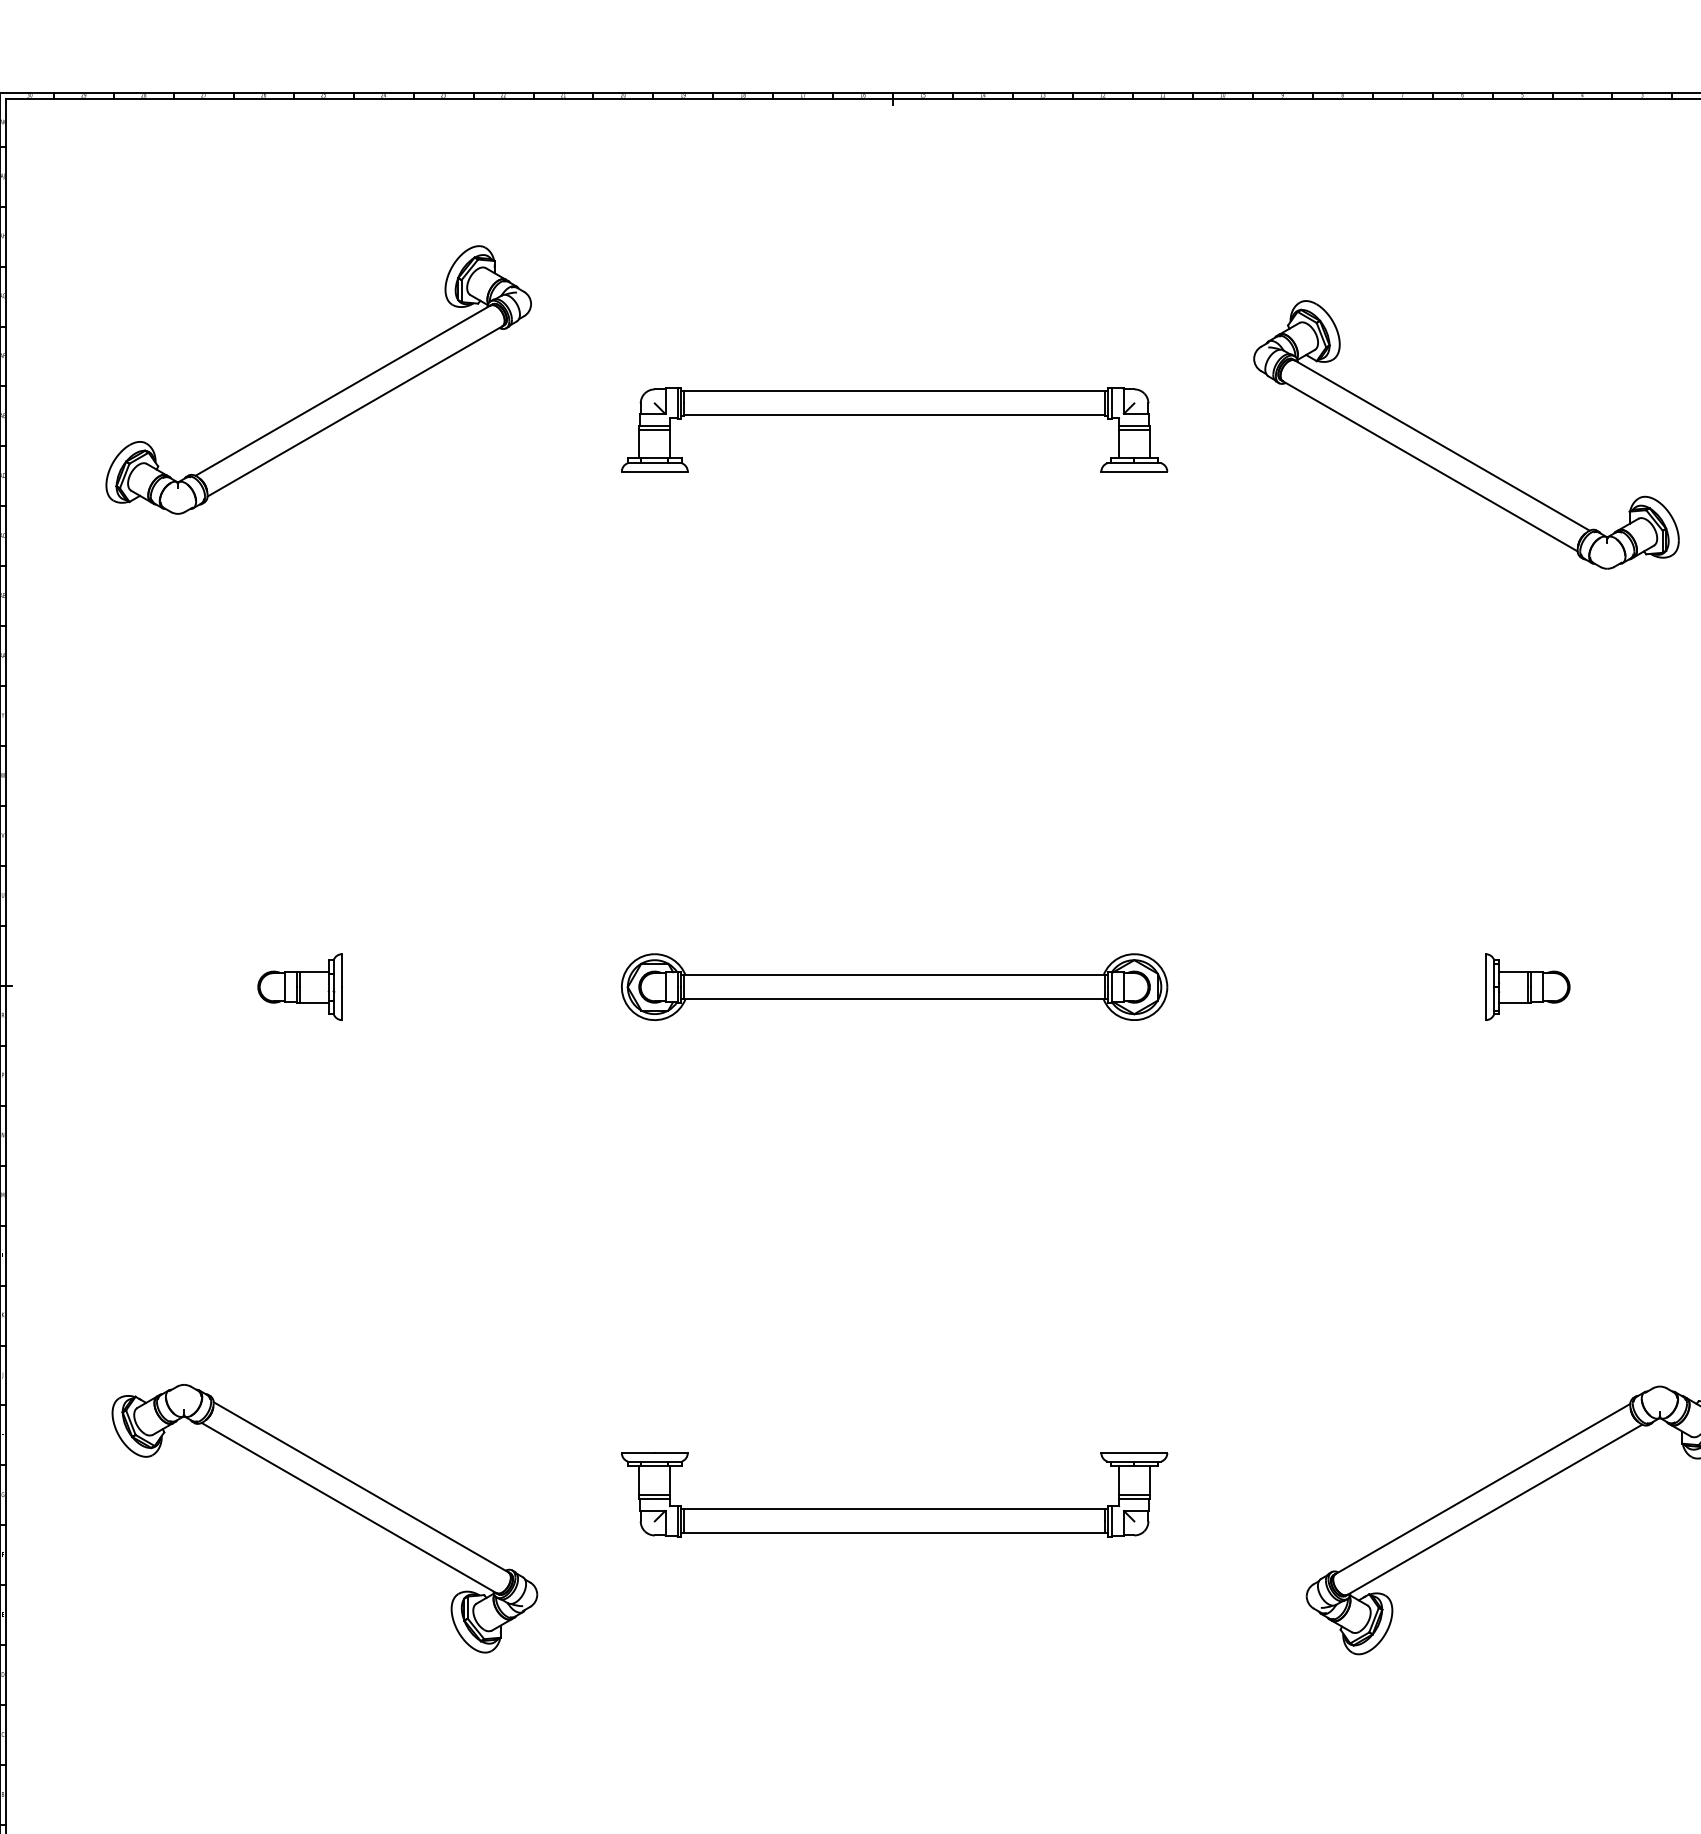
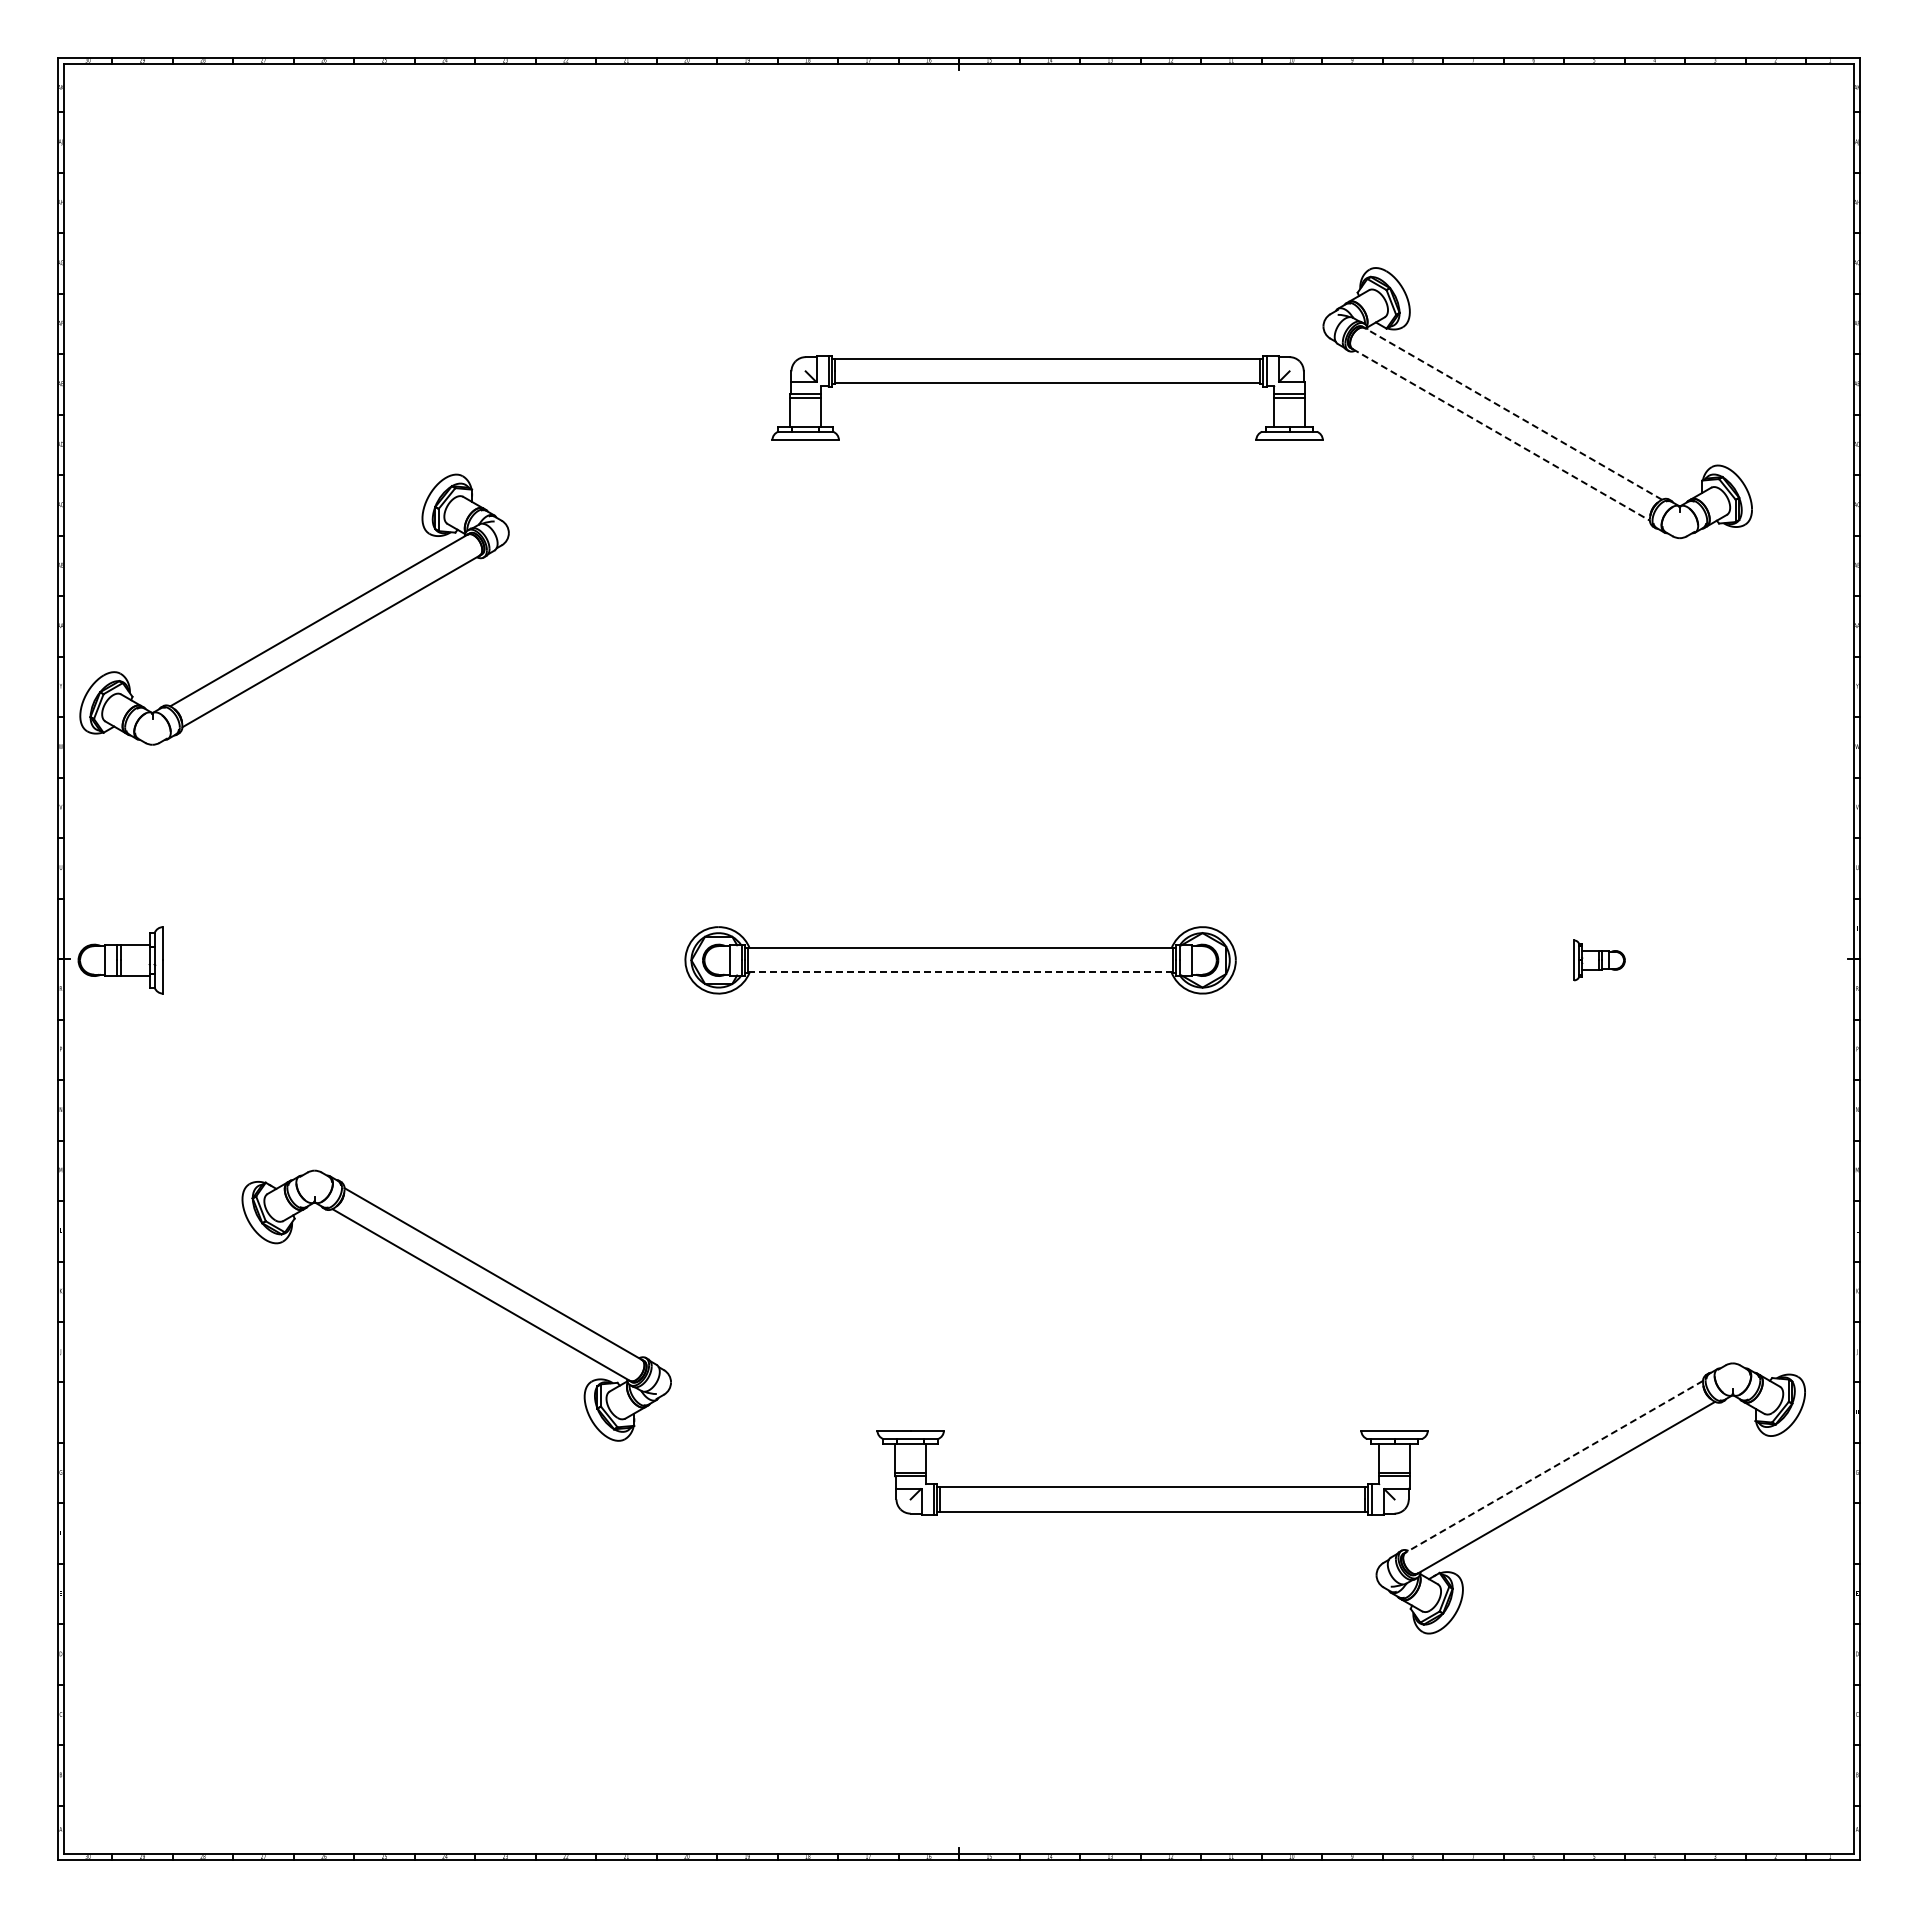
part: (328, 397) -> (304, 627), moved
part: (894, 415) -> (1047, 383), moved
line: (1442, 445) -> (1513, 413), solid -> dashed
line: (1430, 466) -> (1501, 434), solid -> dashed
part: (299, 987) -> (120, 960), moved
part: (1527, 987) -> (1599, 960), size x0.6
line: (895, 999) -> (961, 972), solid -> dashed
line: (1483, 1488) -> (1554, 1466), solid -> dashed
part: (335, 1501) -> (467, 1288), moved
part: (894, 1508) -> (1152, 1486), moved

